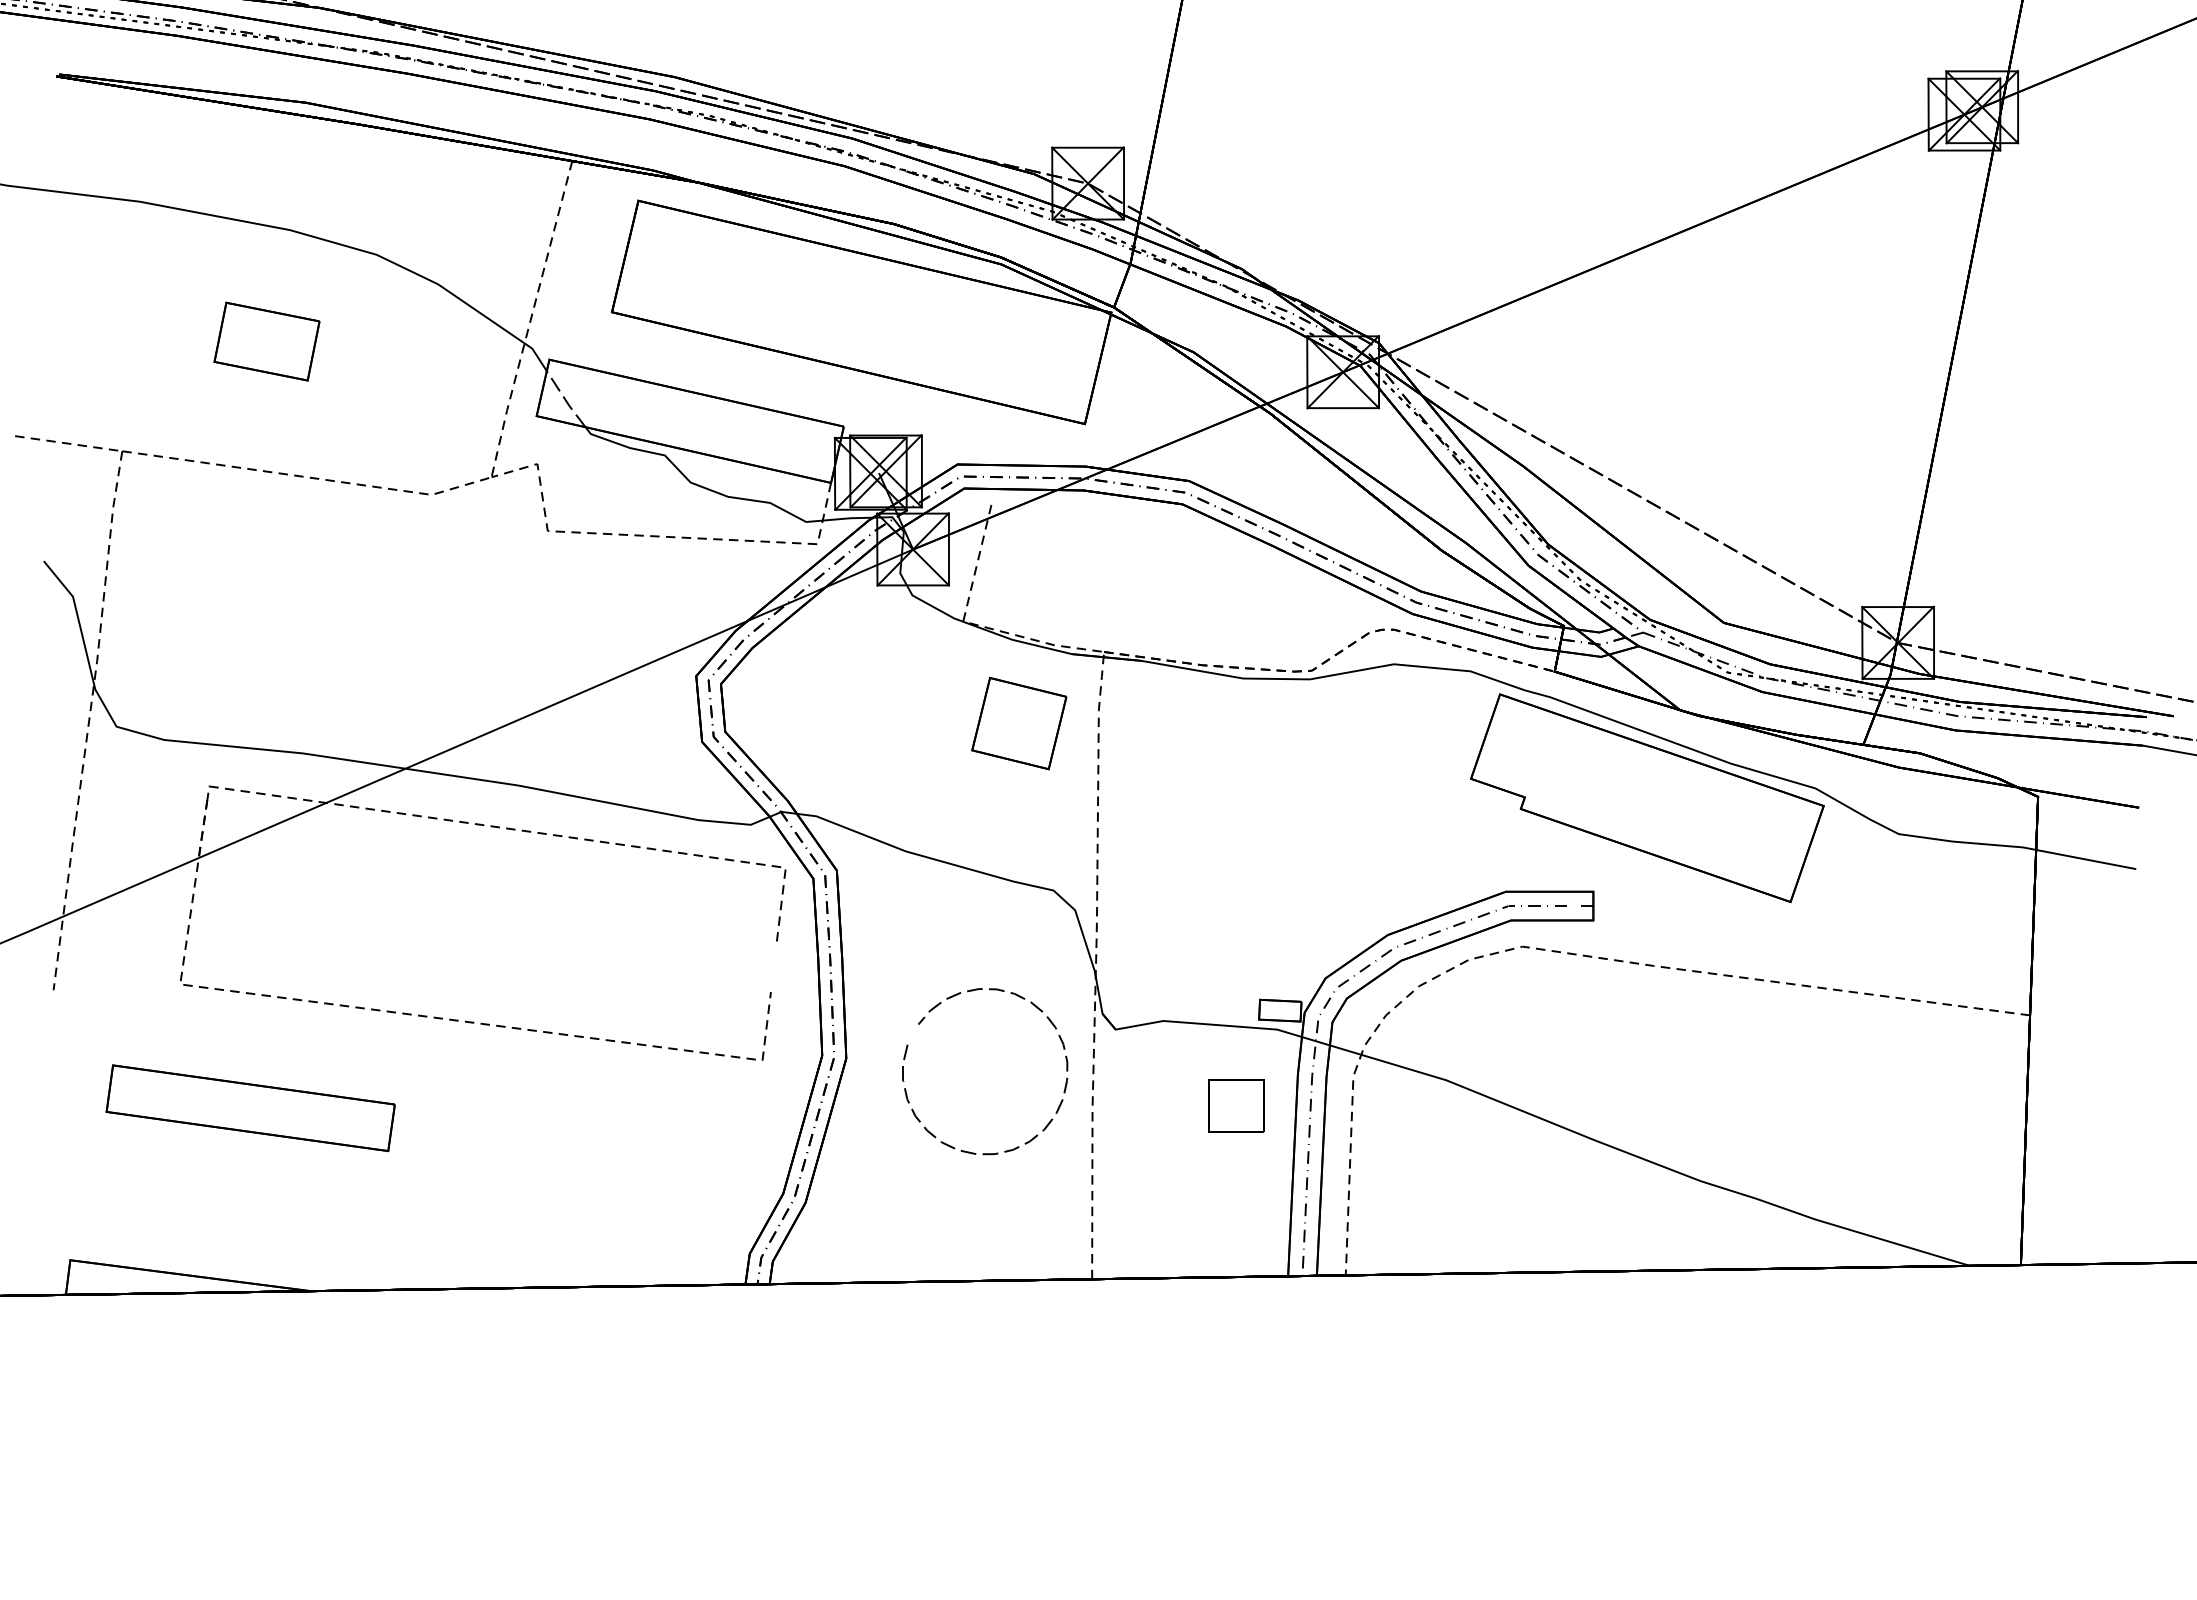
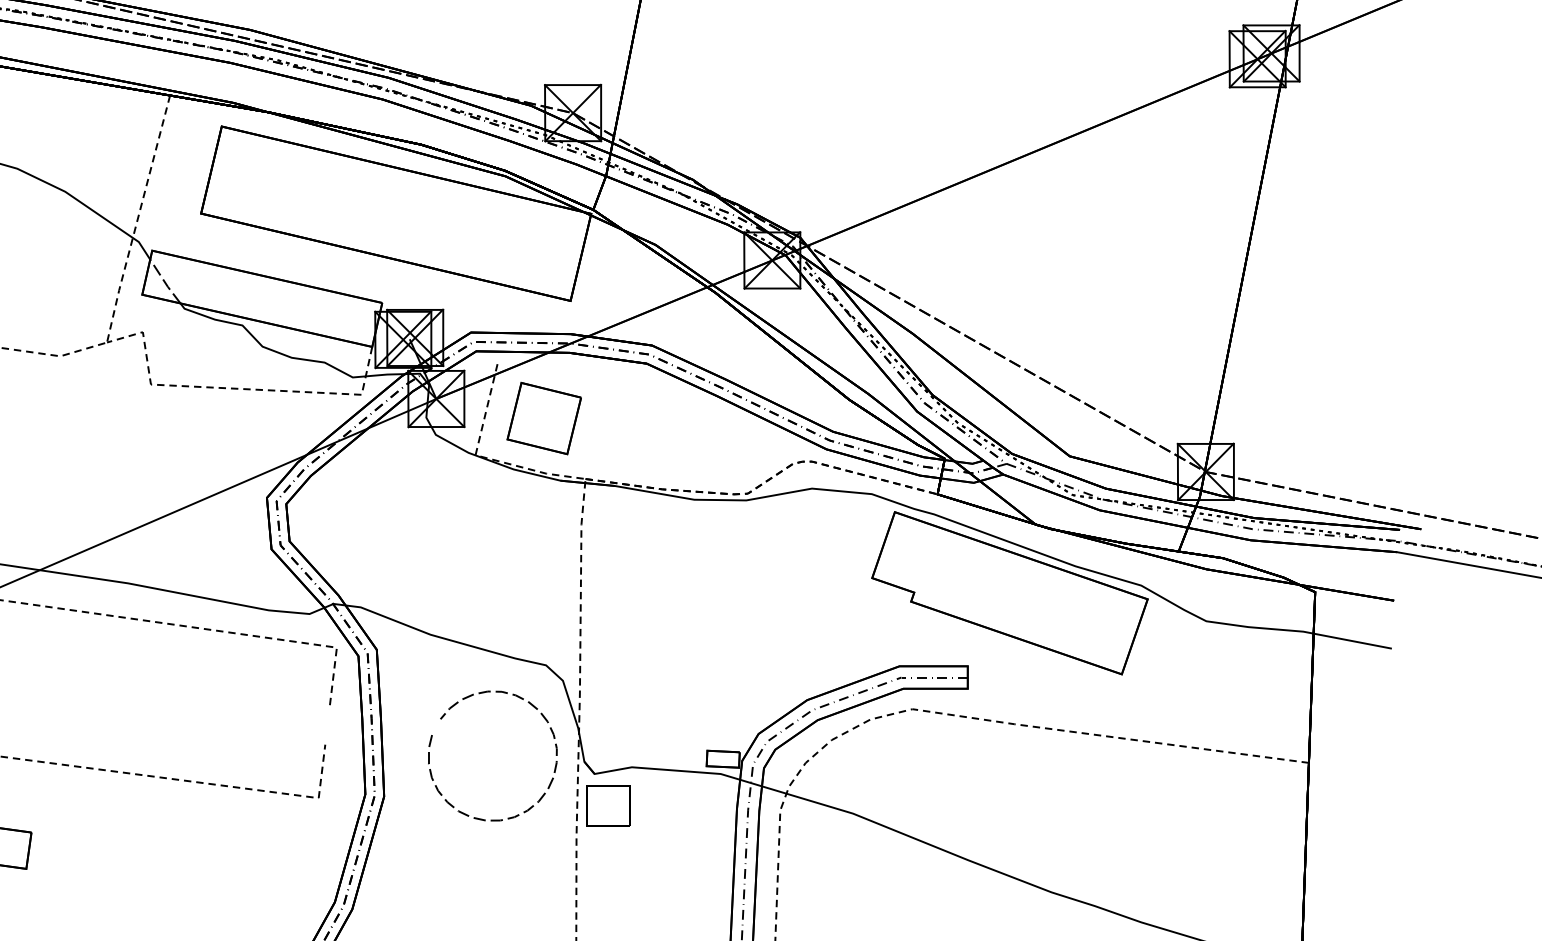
part: (1019, 723) -> (544, 418), moved
curve: (924, 1019) -> (445, 715), moved
part: (1236, 1105) -> (608, 805), moved

